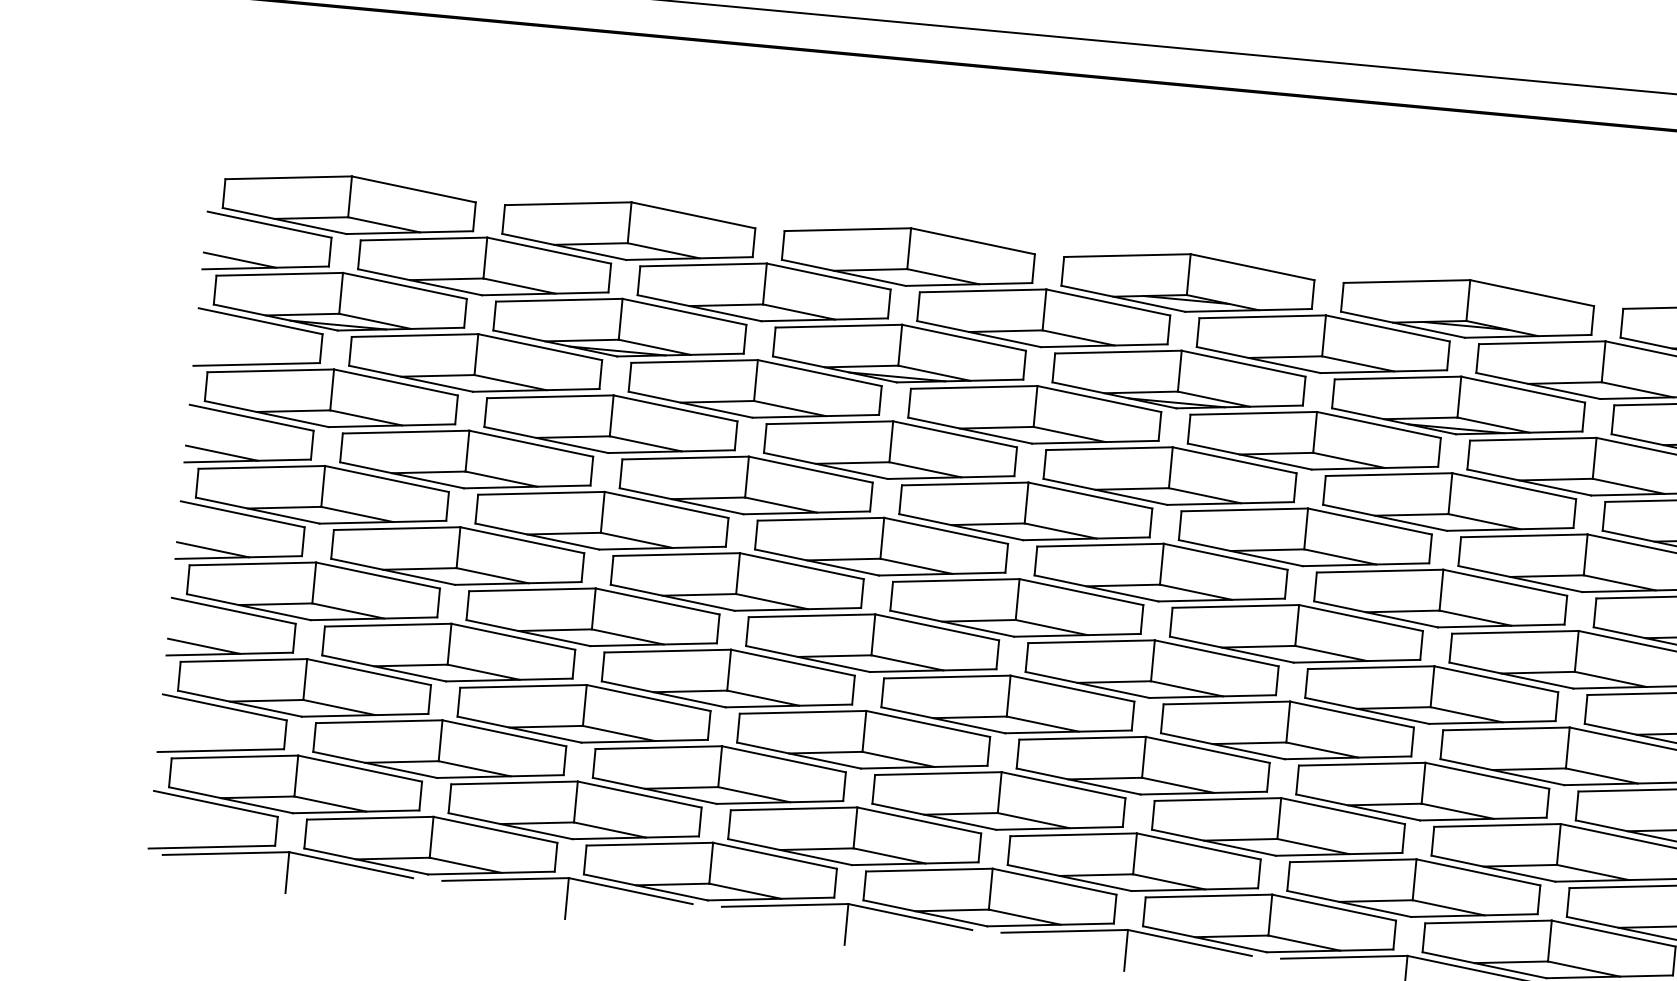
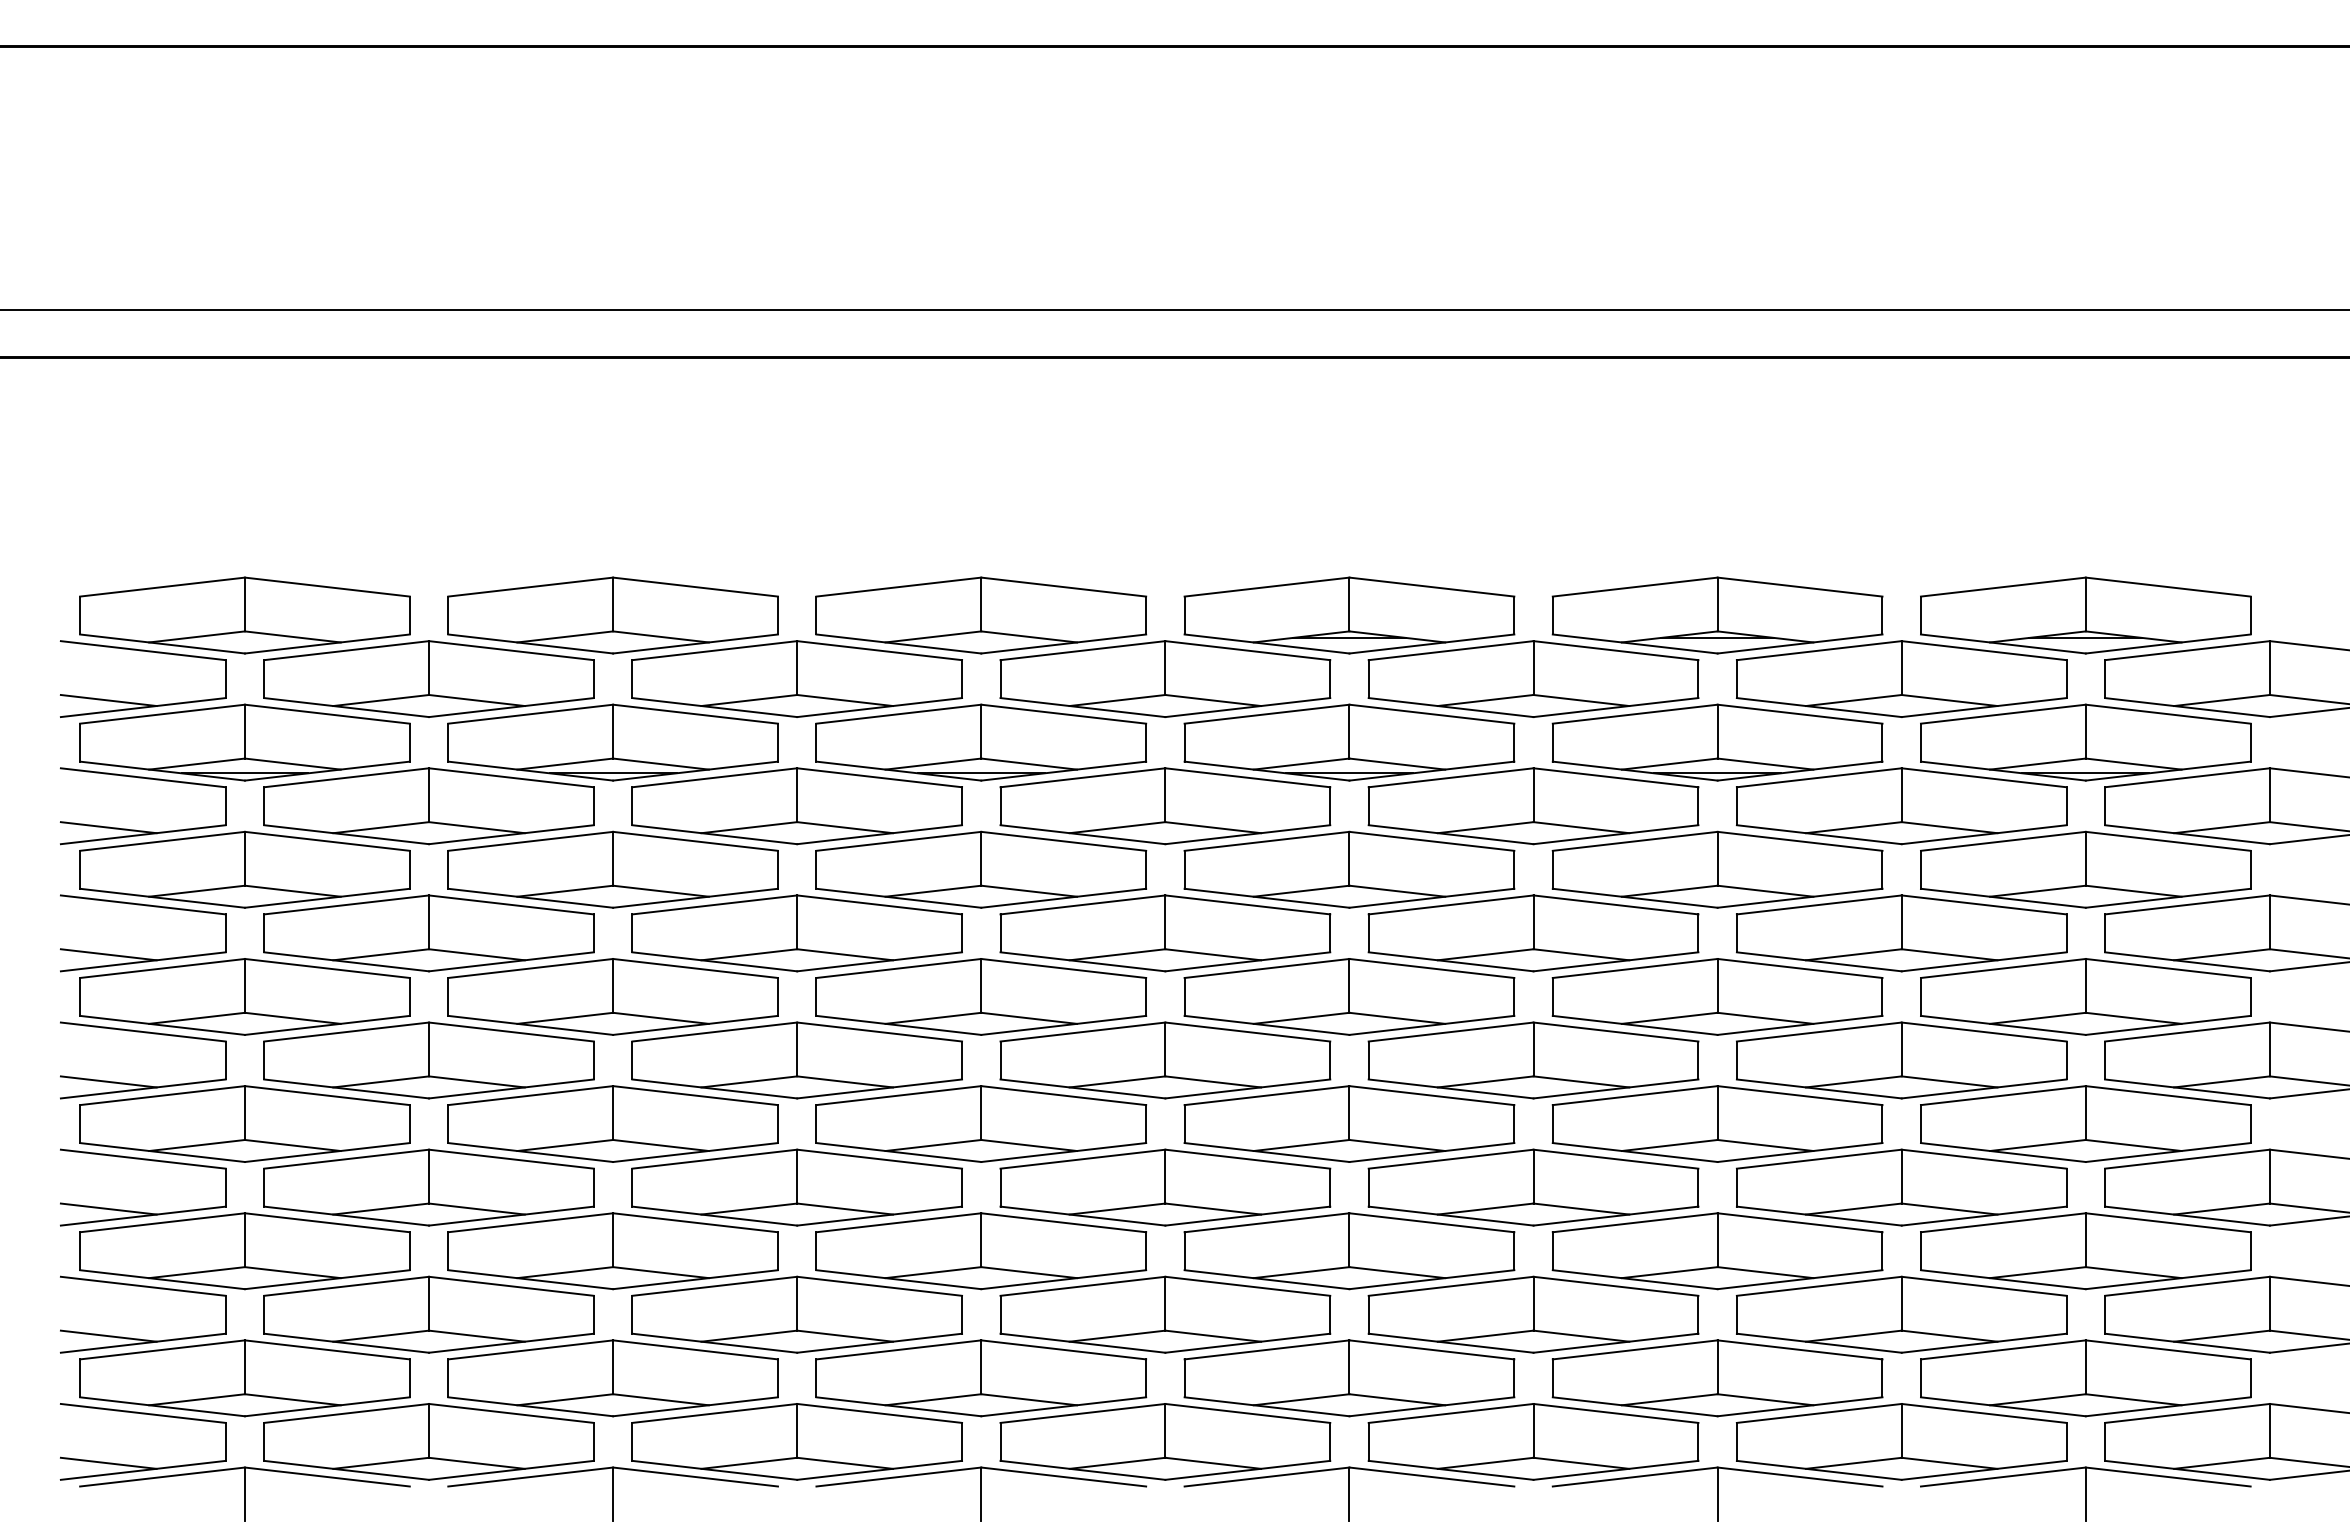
line: (230, 356) -> (108, 827), added
line: (194, 742) -> (108, 1335), added
line: (186, 838) -> (108, 1462), added

